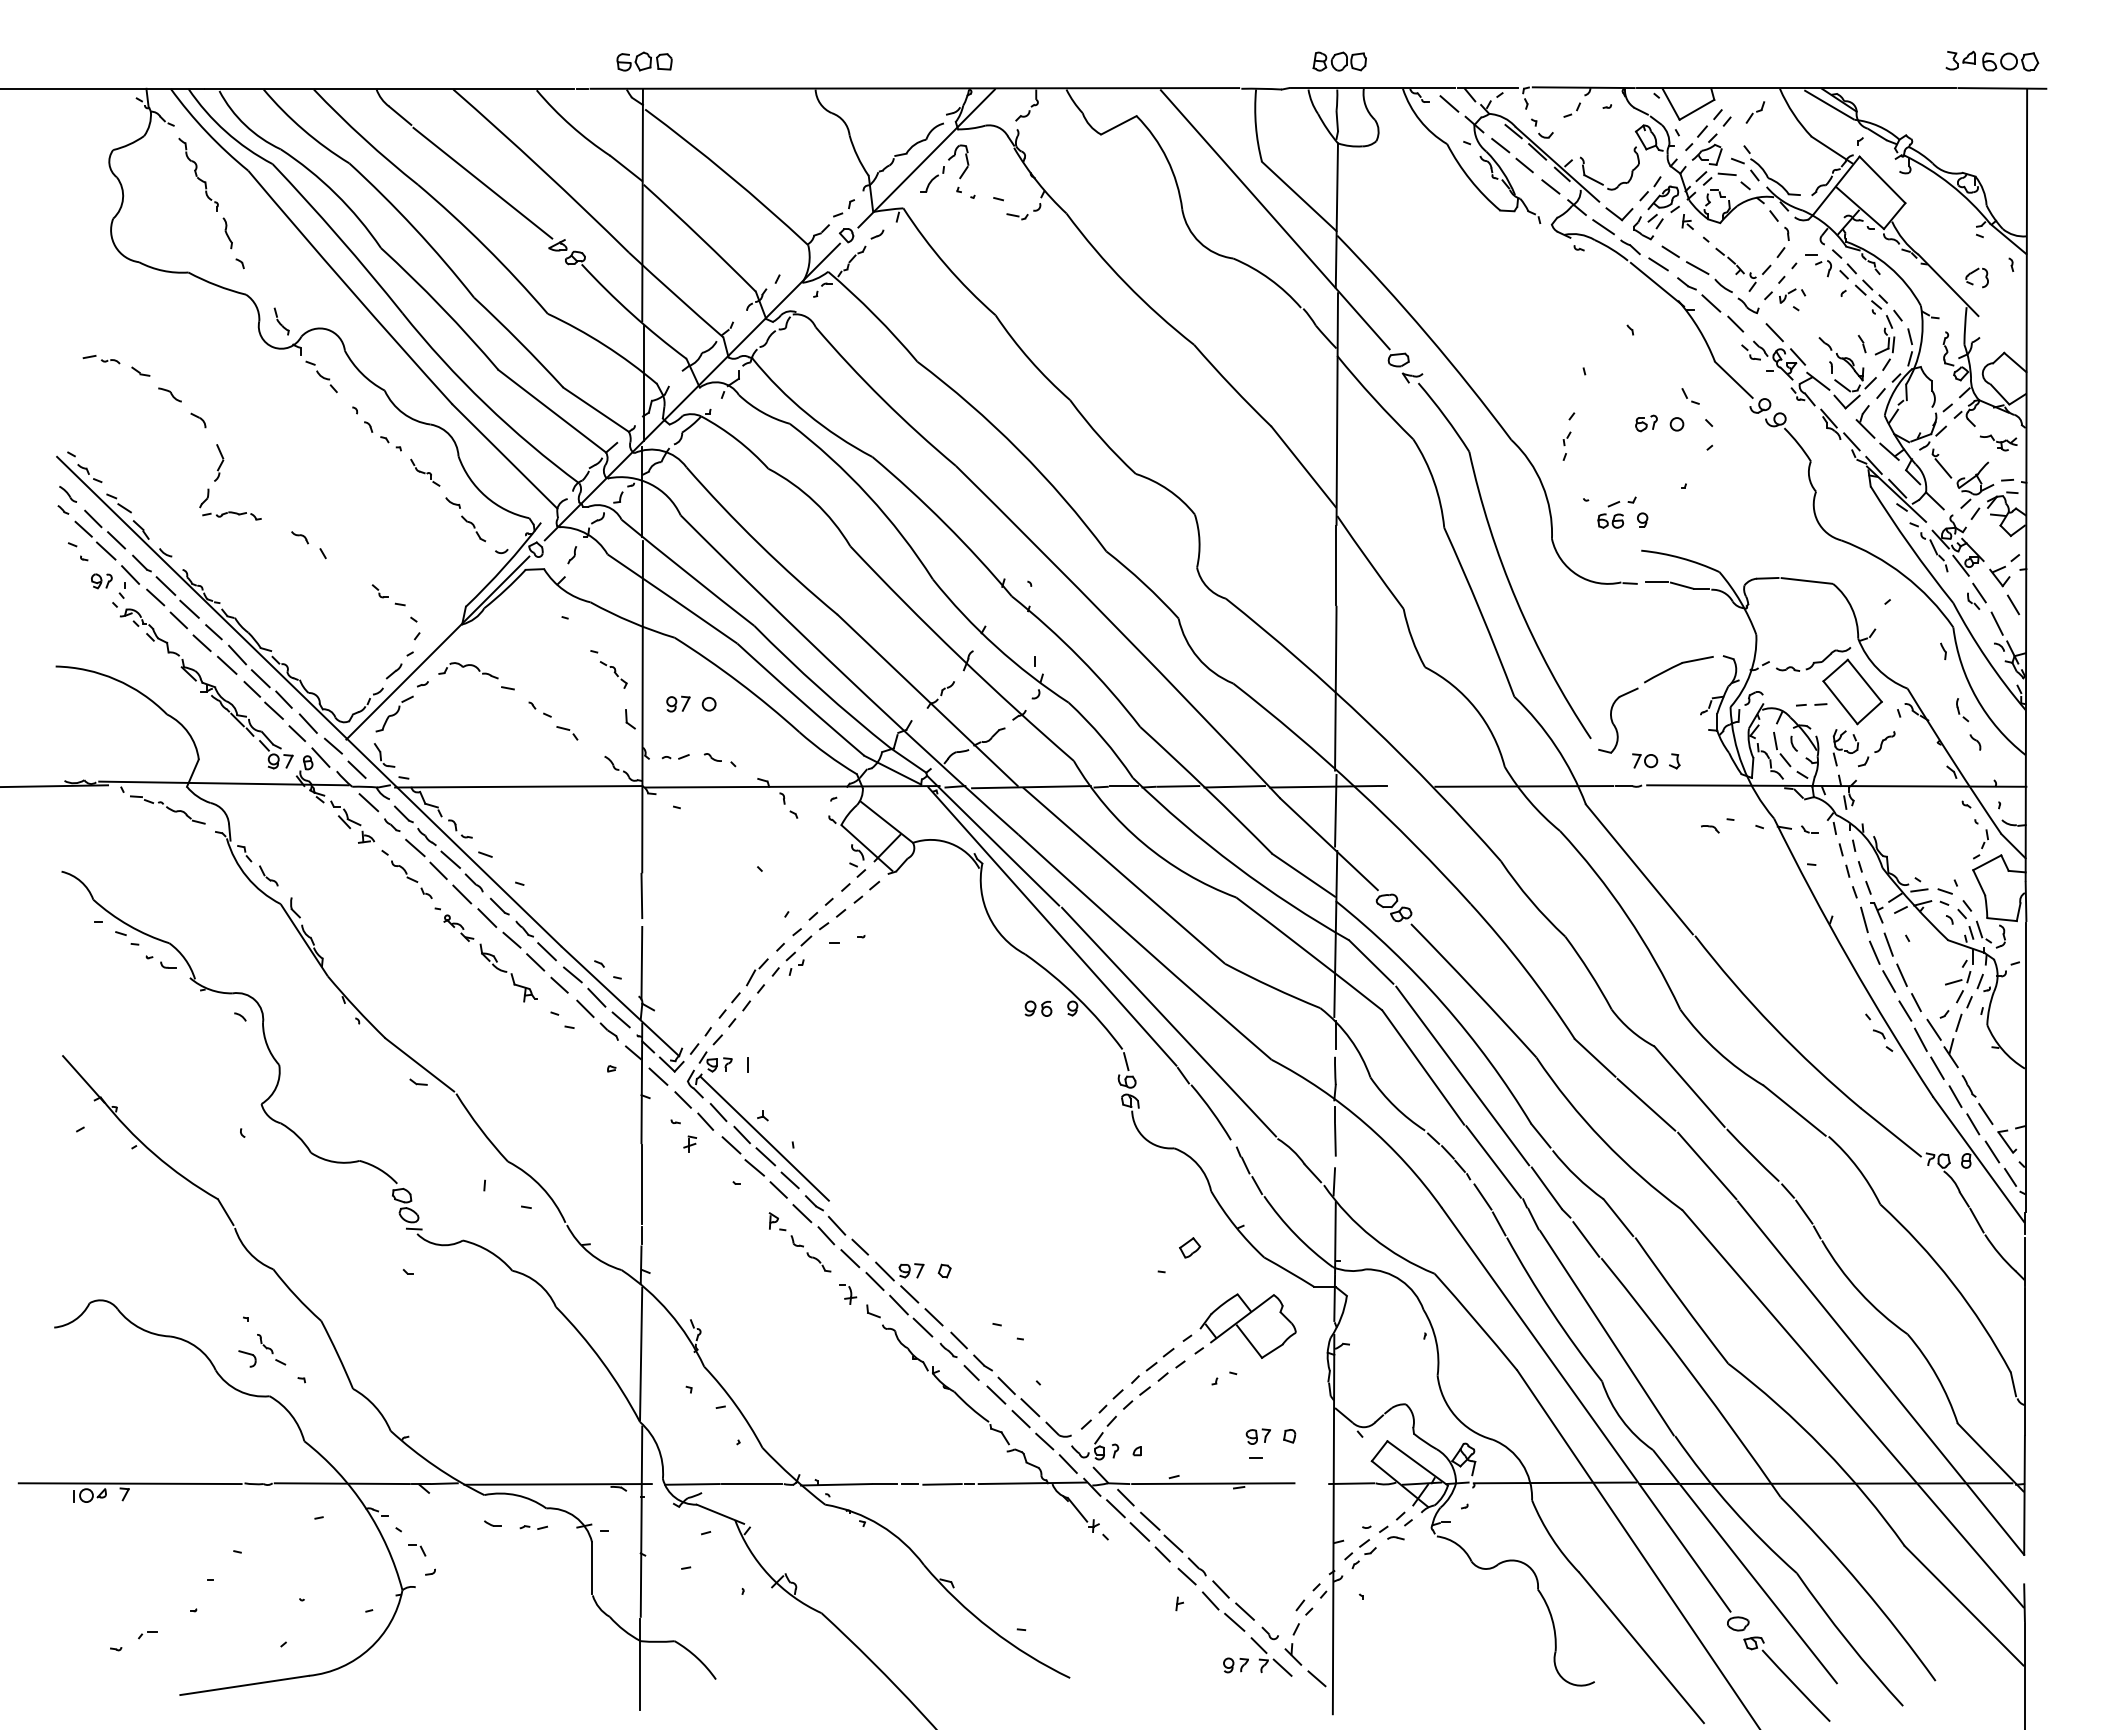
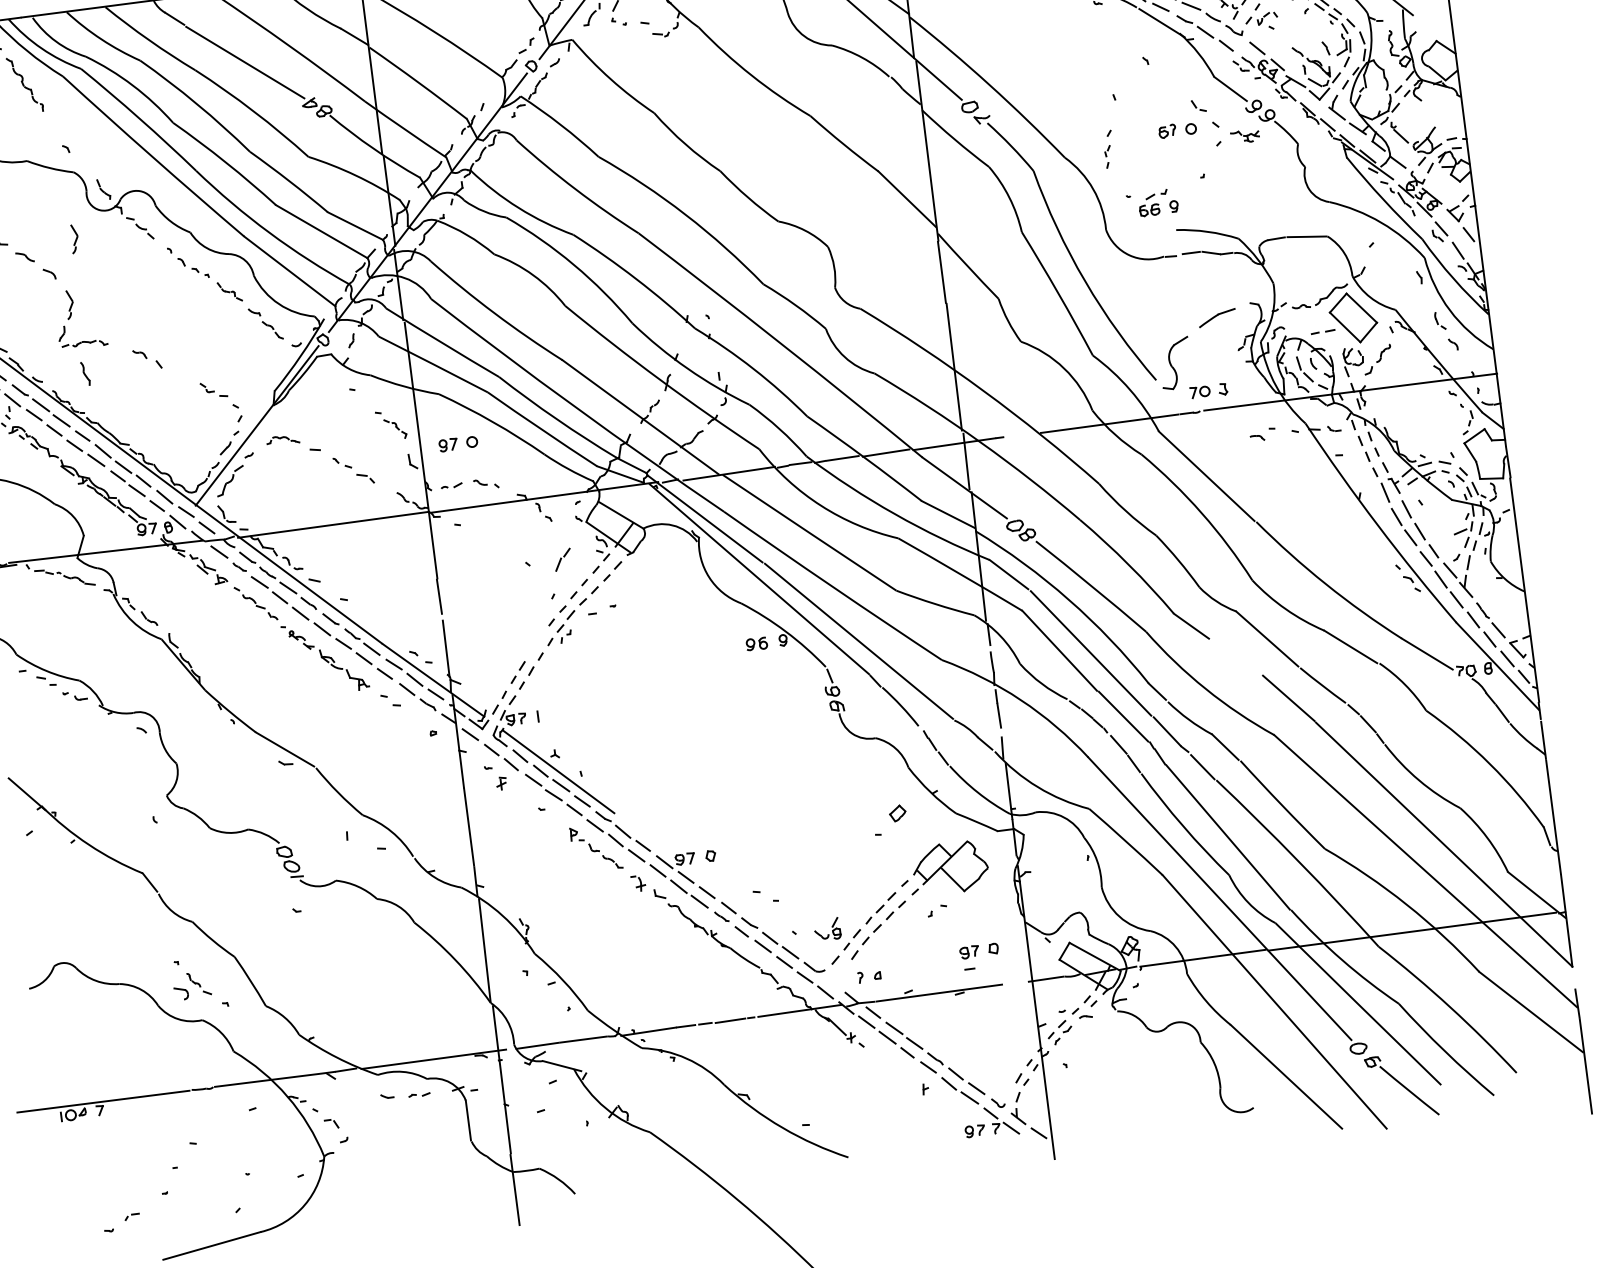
part: (227, 233) -> (85, 373), moved
part: (236, 379) -> (74, 238), added
part: (1998, 442) -> (1245, 136), moved
part: (1678, 669) -> (1216, 318), size x0.7
part: (468, 670) -> (283, 440), size x0.7
part: (757, 972) -> (563, 559), moved
line: (1646, 1104) -> (1235, 657), removed
part: (1087, 1446) -> (826, 929), moved

